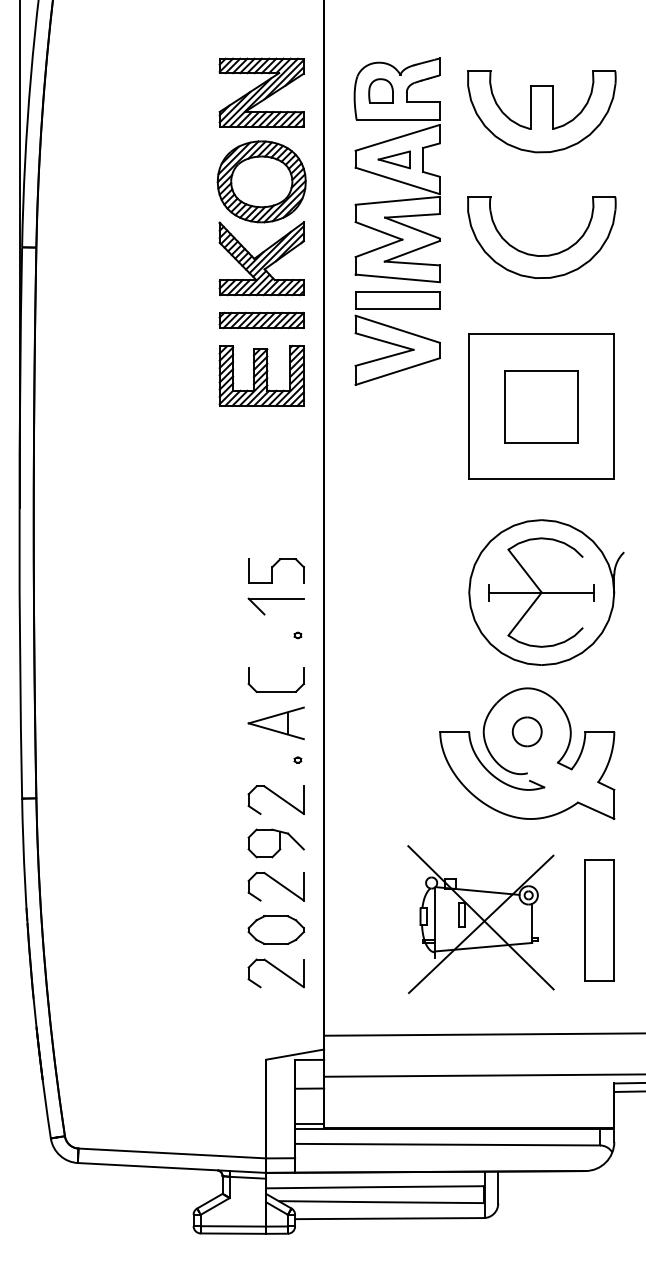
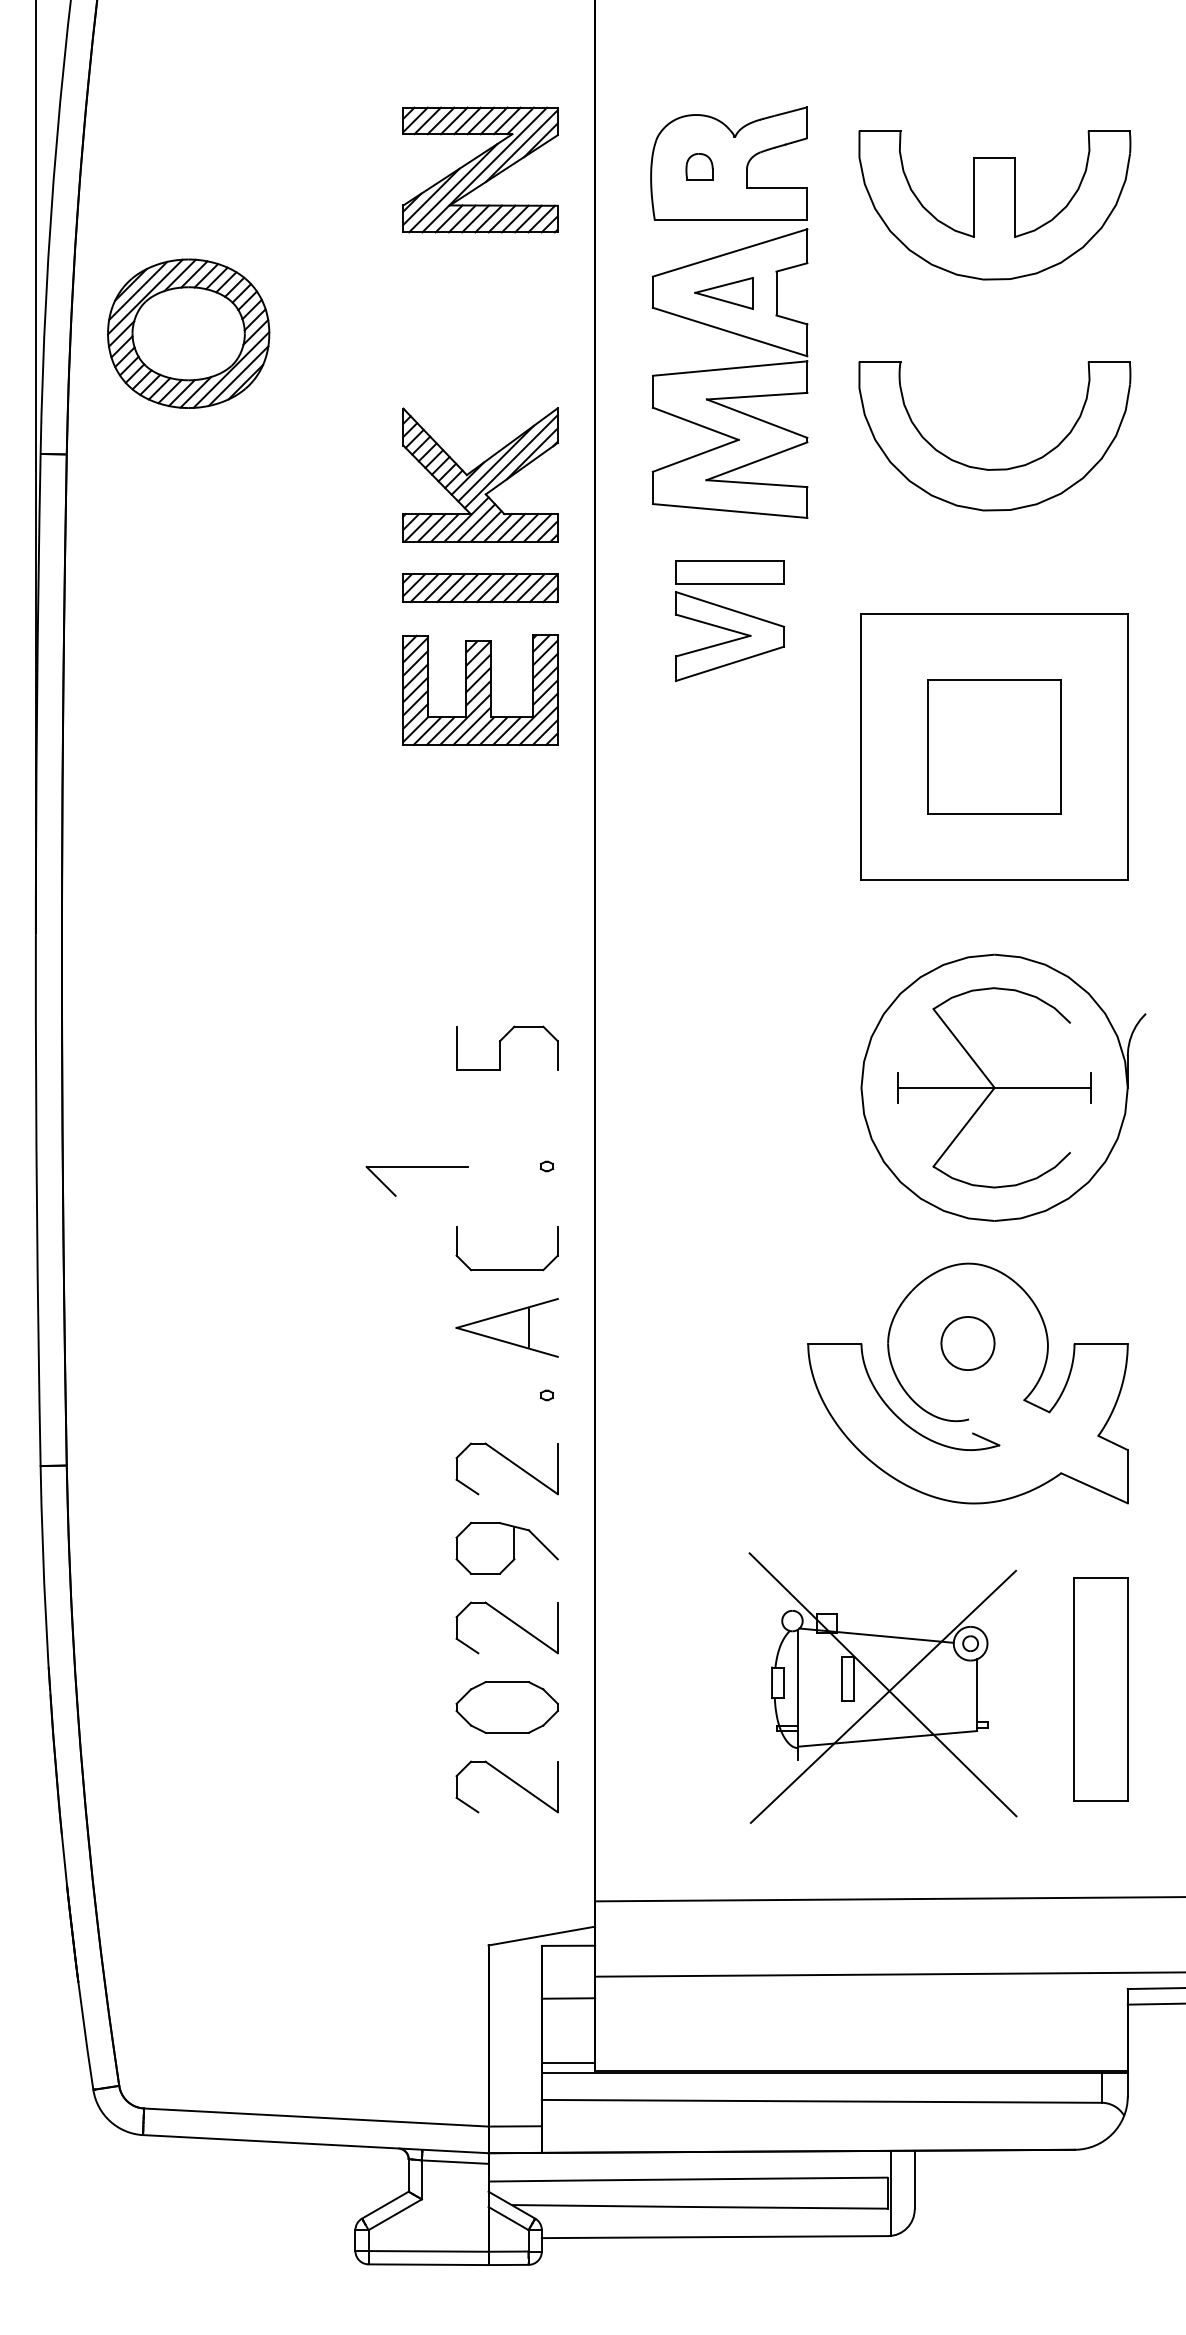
part: (380, 90) -> (698, 166), size x0.6
part: (261, 181) -> (188, 333), moved
part: (397, 338) -> (729, 621), size x0.7
part: (275, 599) -> (415, 1168), moved

